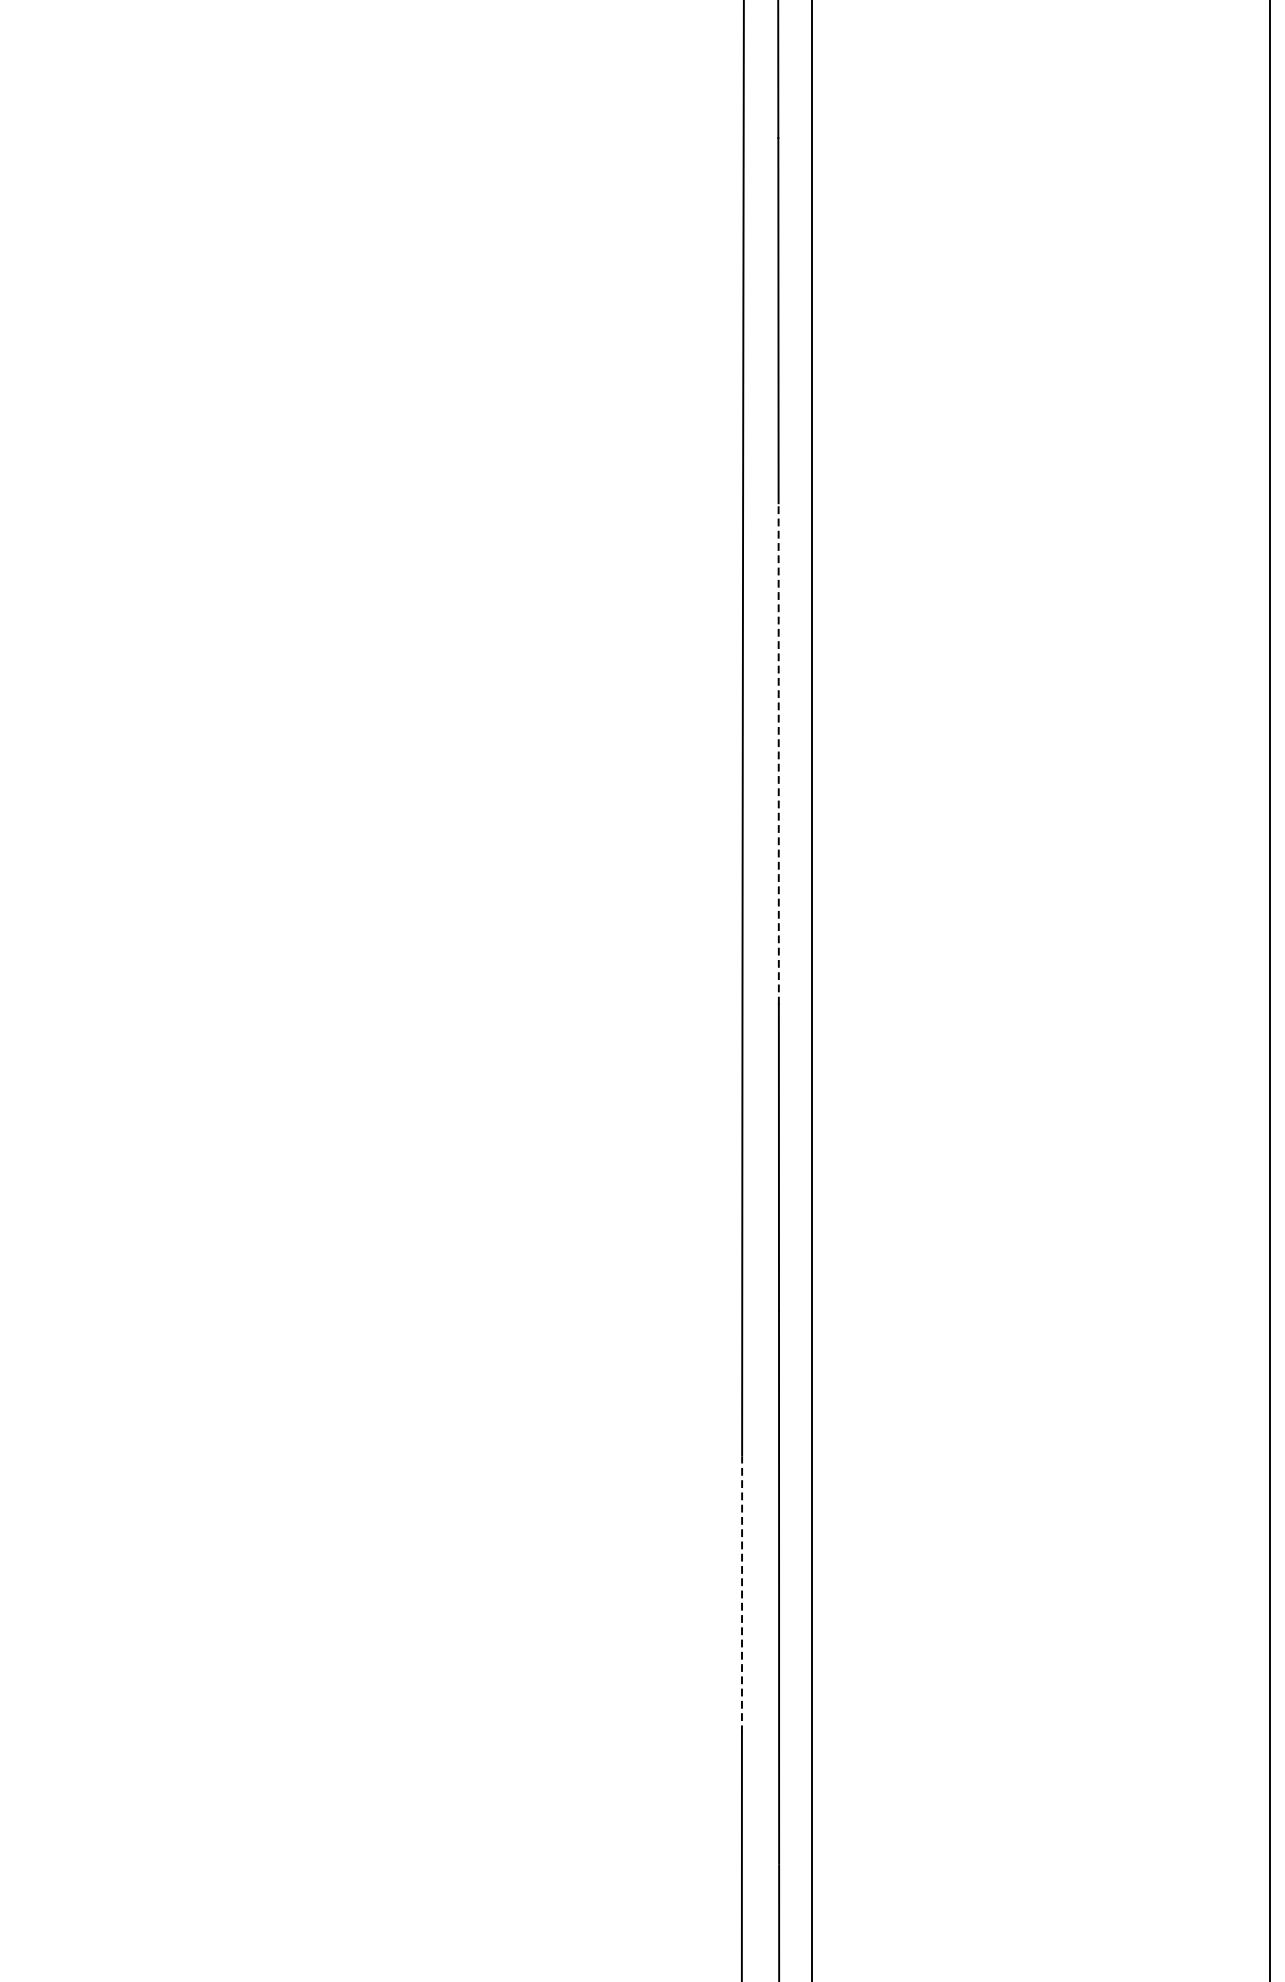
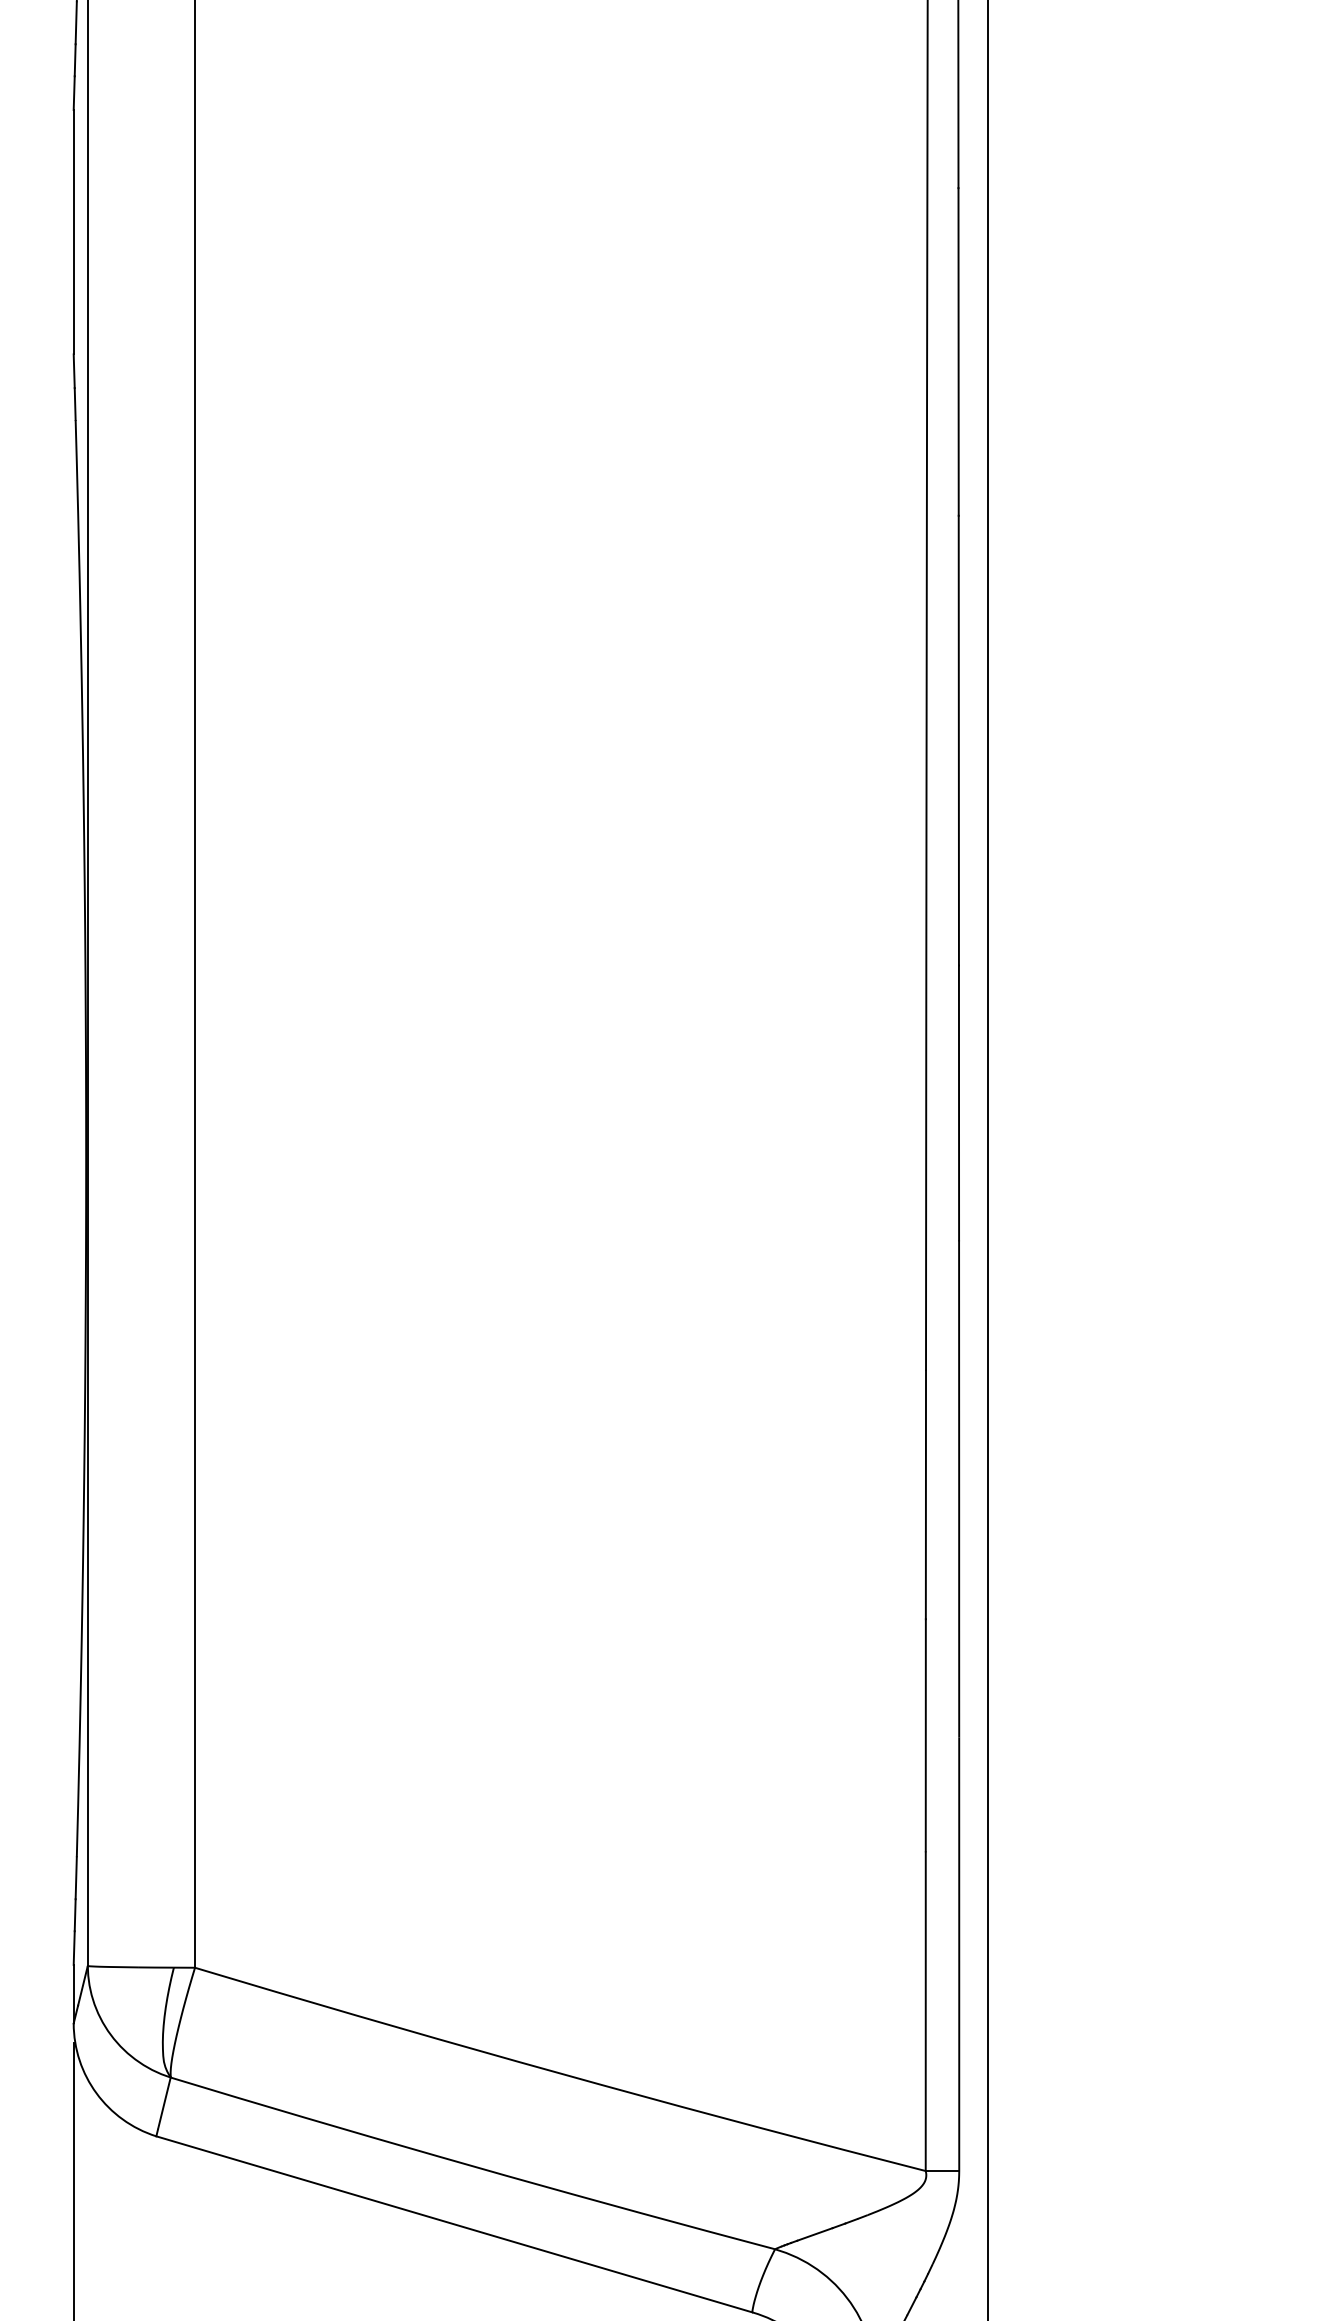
line: (778, 753) -> (958, 740), dashed -> solid
line: (741, 1594) -> (925, 1494), dashed -> solid

